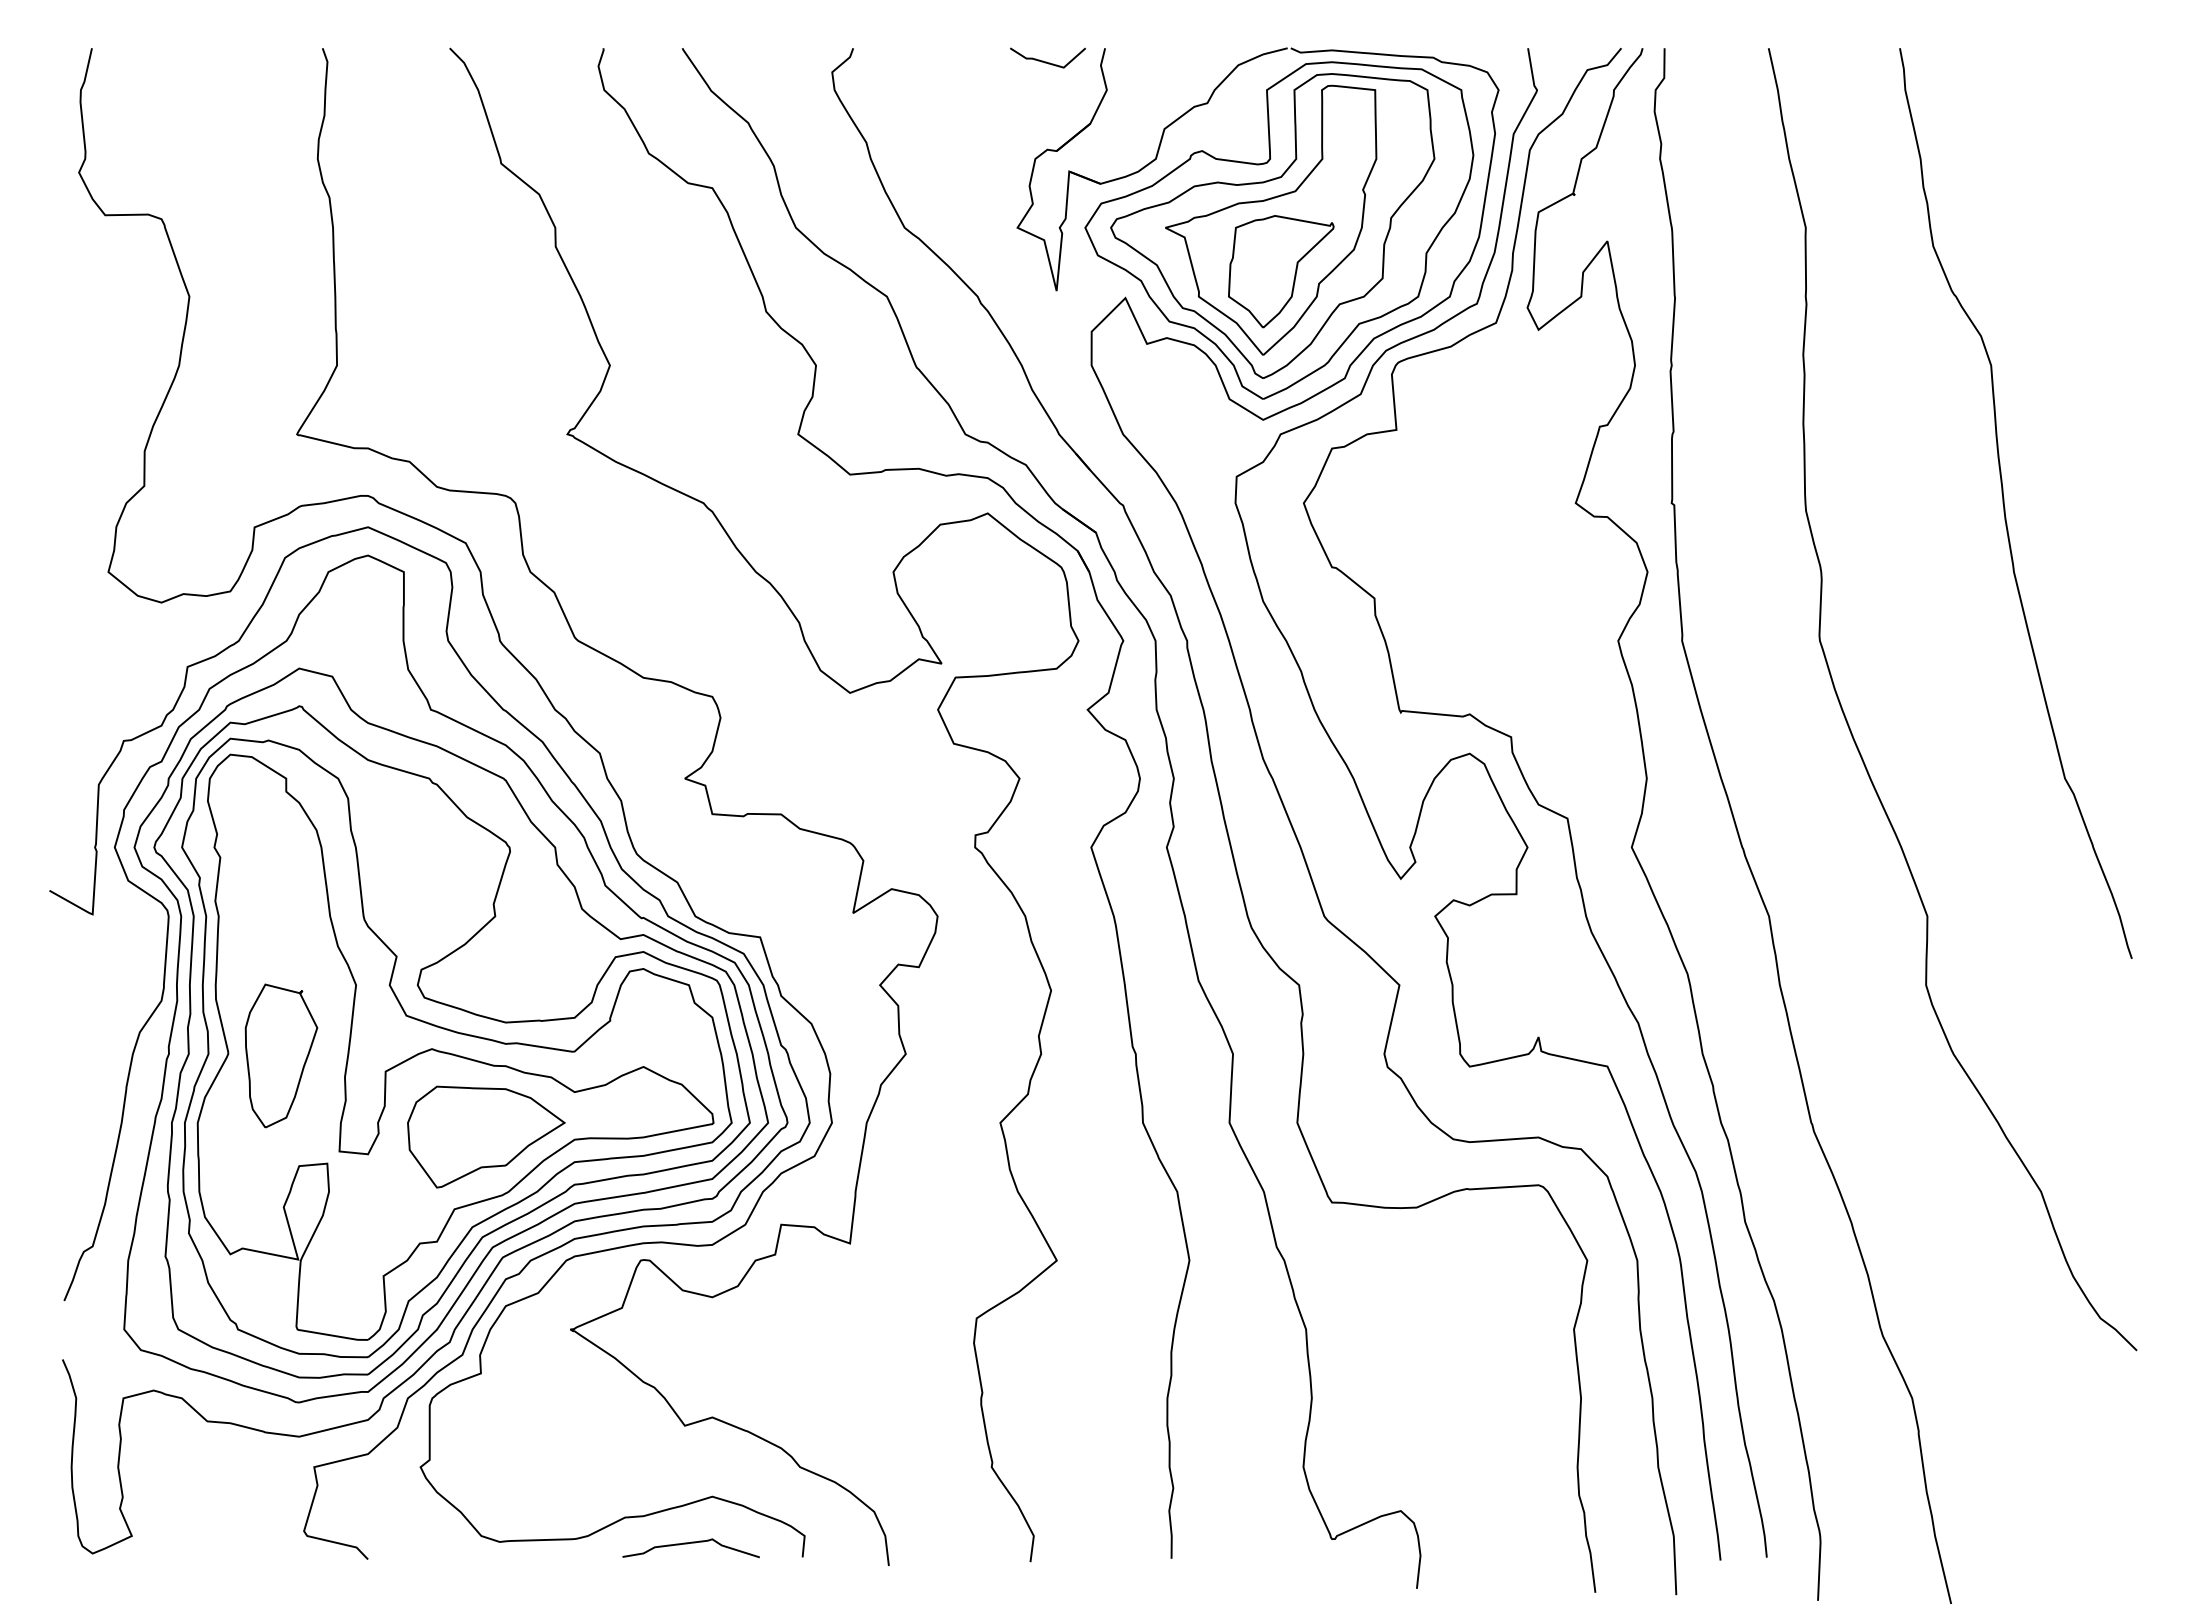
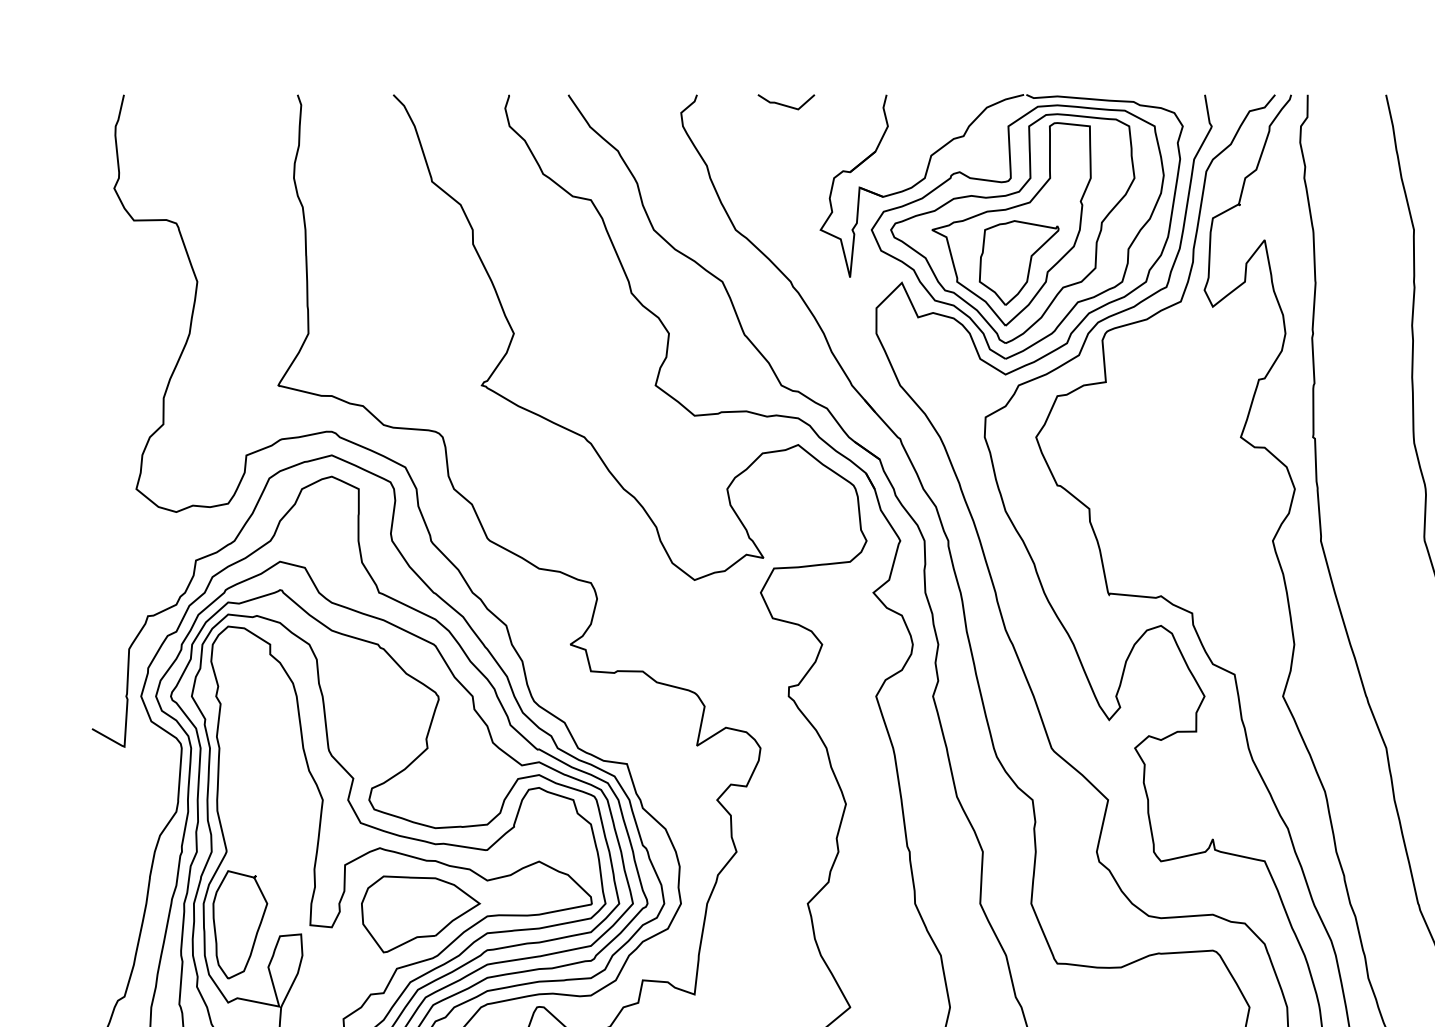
line: (1046, 61) -> (785, 104), moved
part: (281, 1055) -> (240, 924), moved

